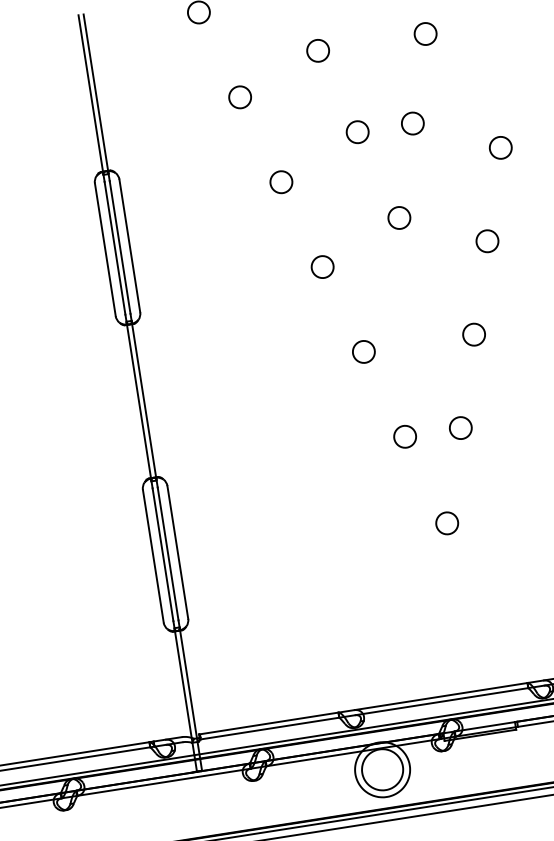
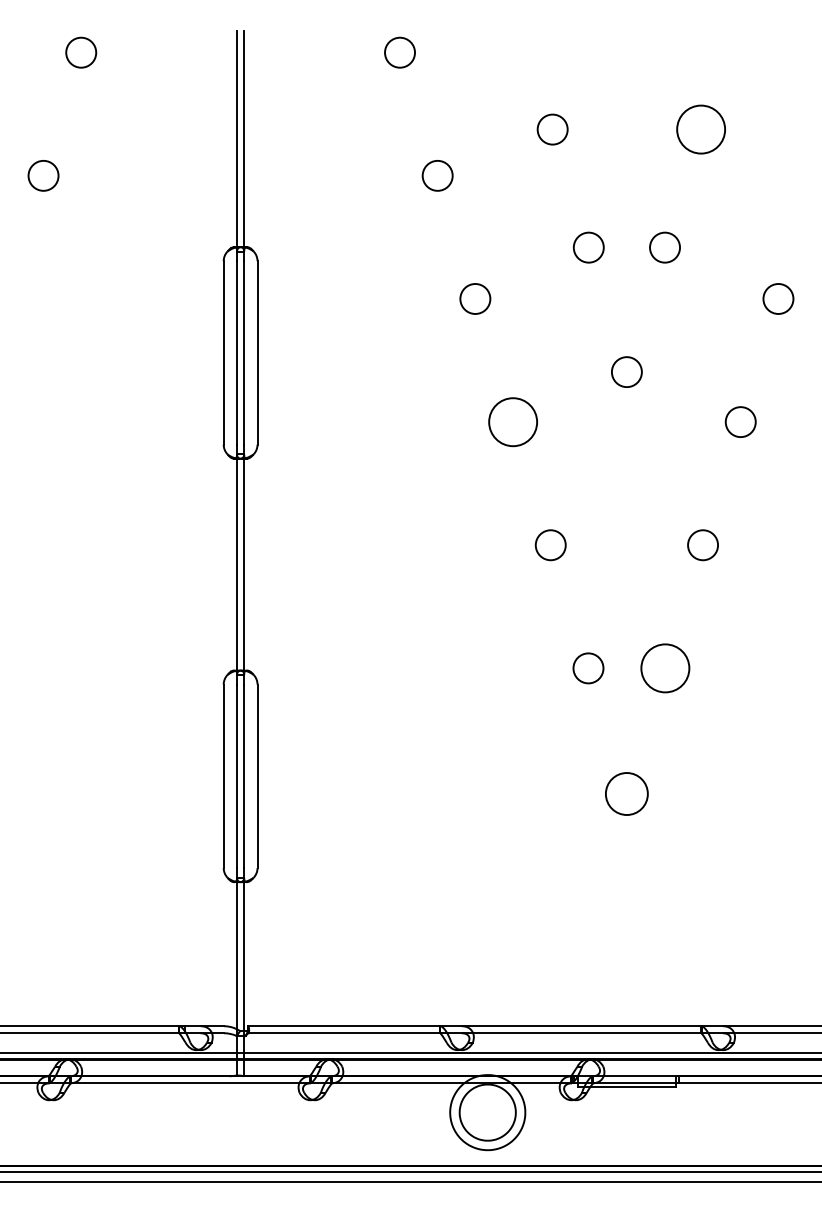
circle: (425, 33) -> (701, 129), size x1.6
circle: (322, 266) -> (512, 421), size x1.6
circle: (460, 428) -> (665, 668), size x1.6
circle: (446, 523) -> (626, 793), size x1.4

